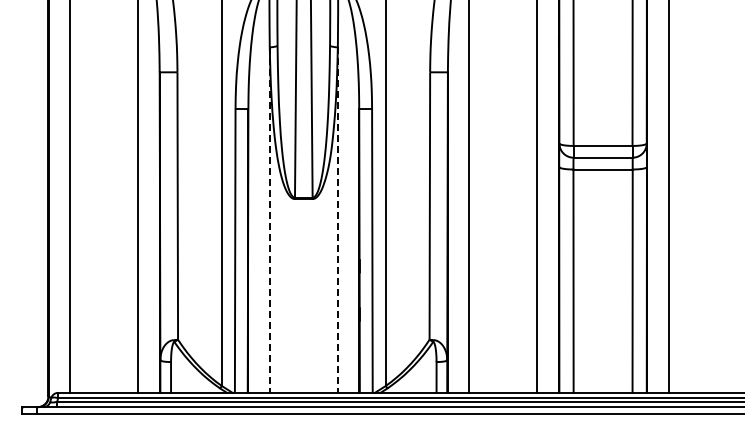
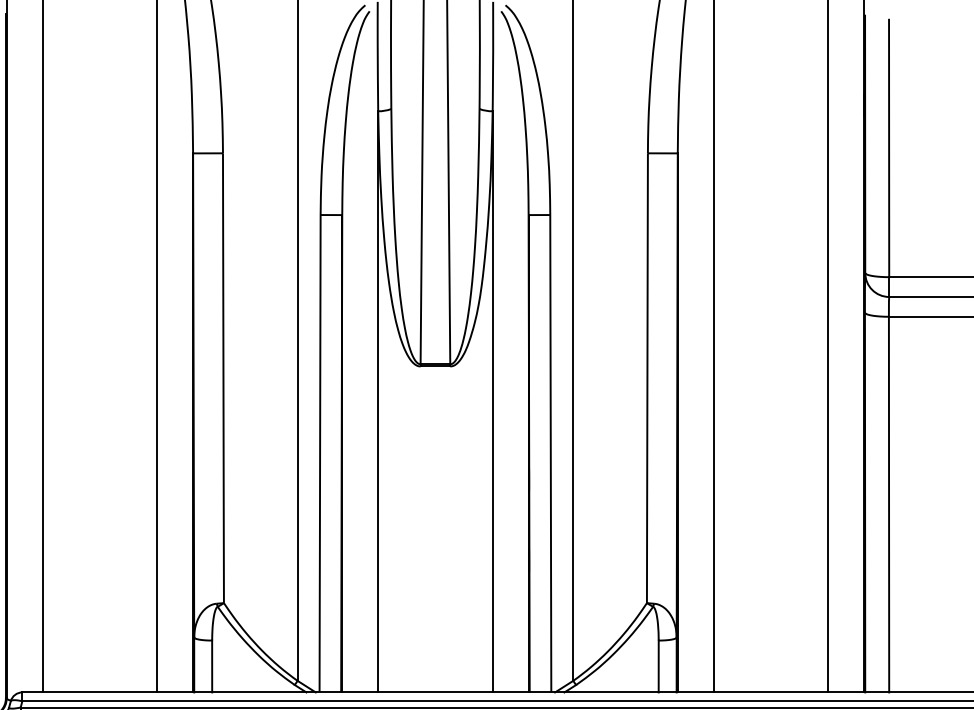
line: (269, 220) -> (377, 402), dashed -> solid
line: (337, 220) -> (492, 402), dashed -> solid

